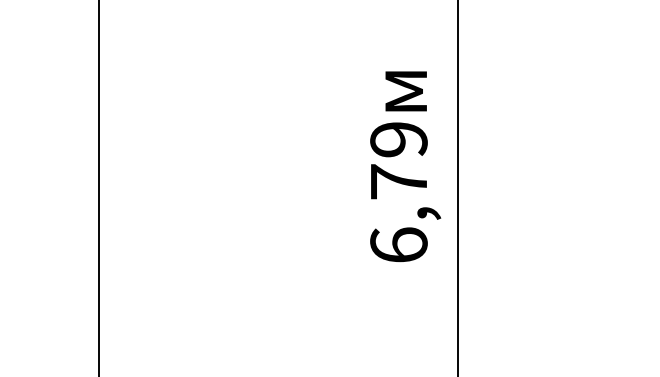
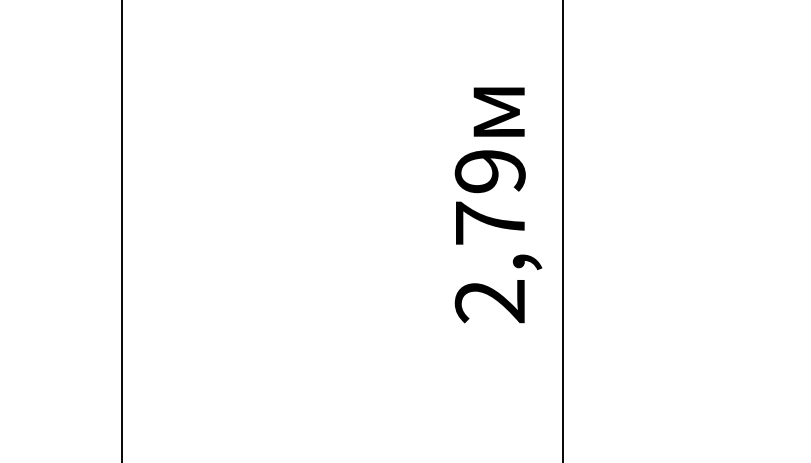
text: (398, 245) -> (489, 301), 6,79 -> 2,79

